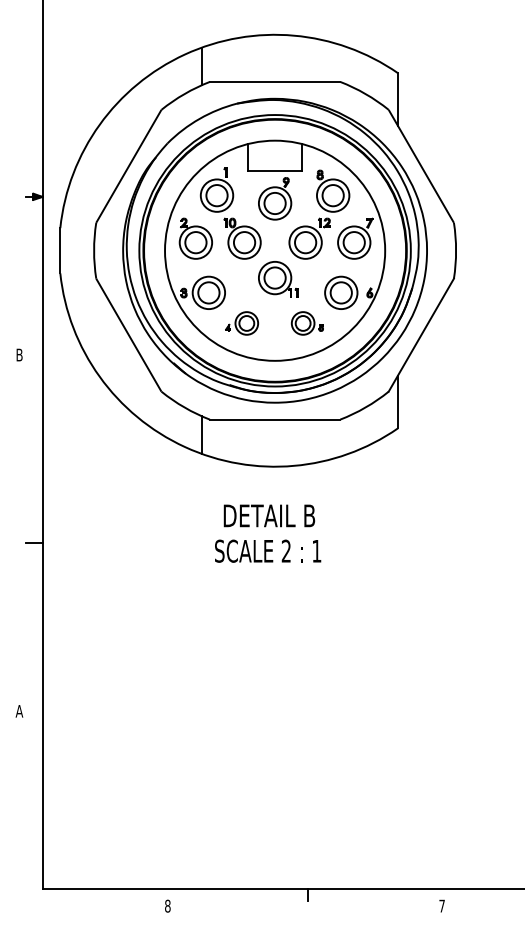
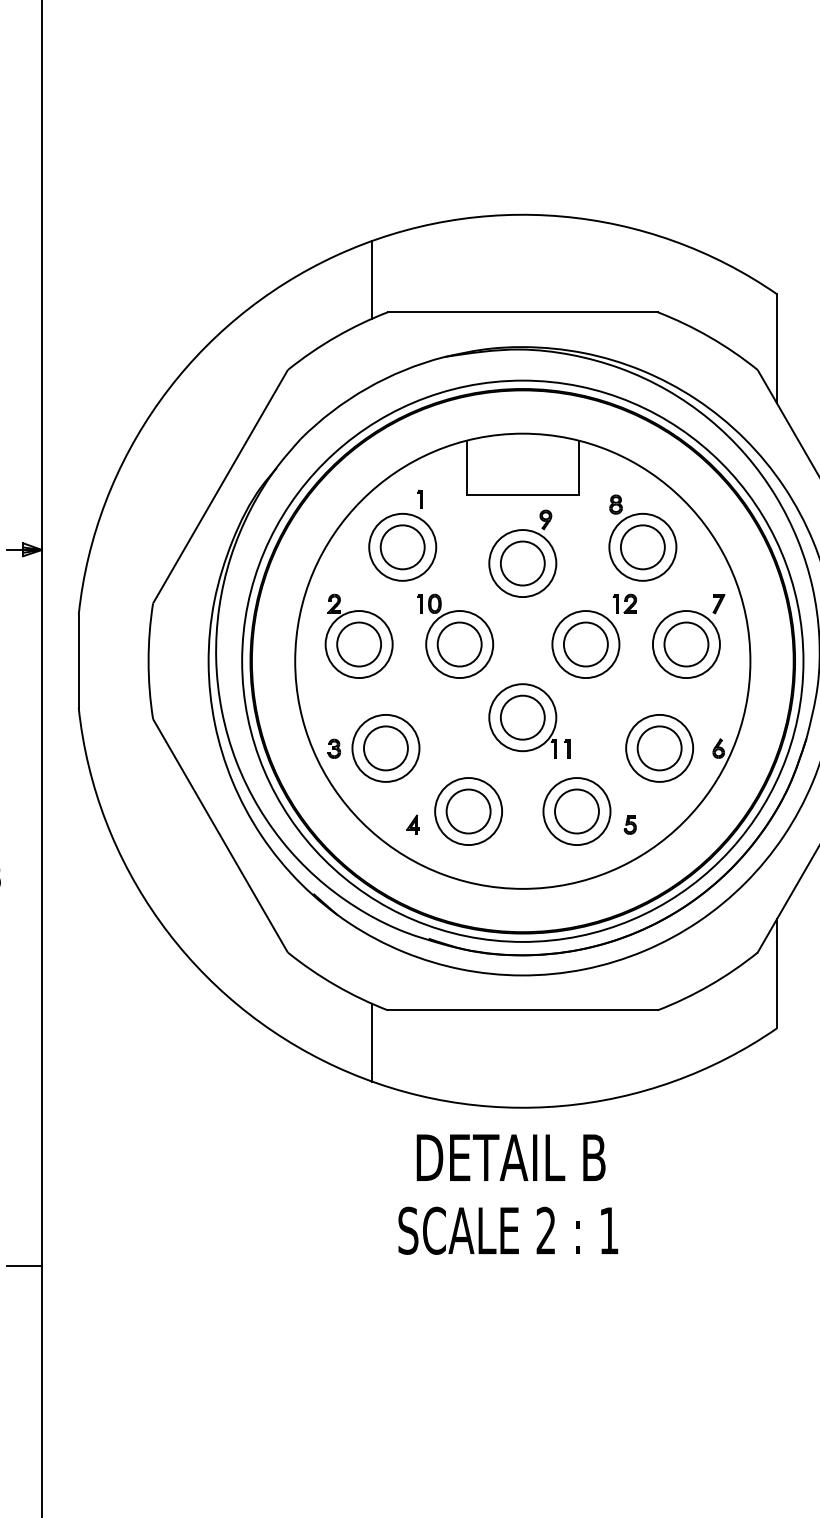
part: (241, 323) -> (453, 811), size x1.43
part: (307, 323) -> (589, 811), size x1.43
text: (268, 533) -> (509, 1194), moved

